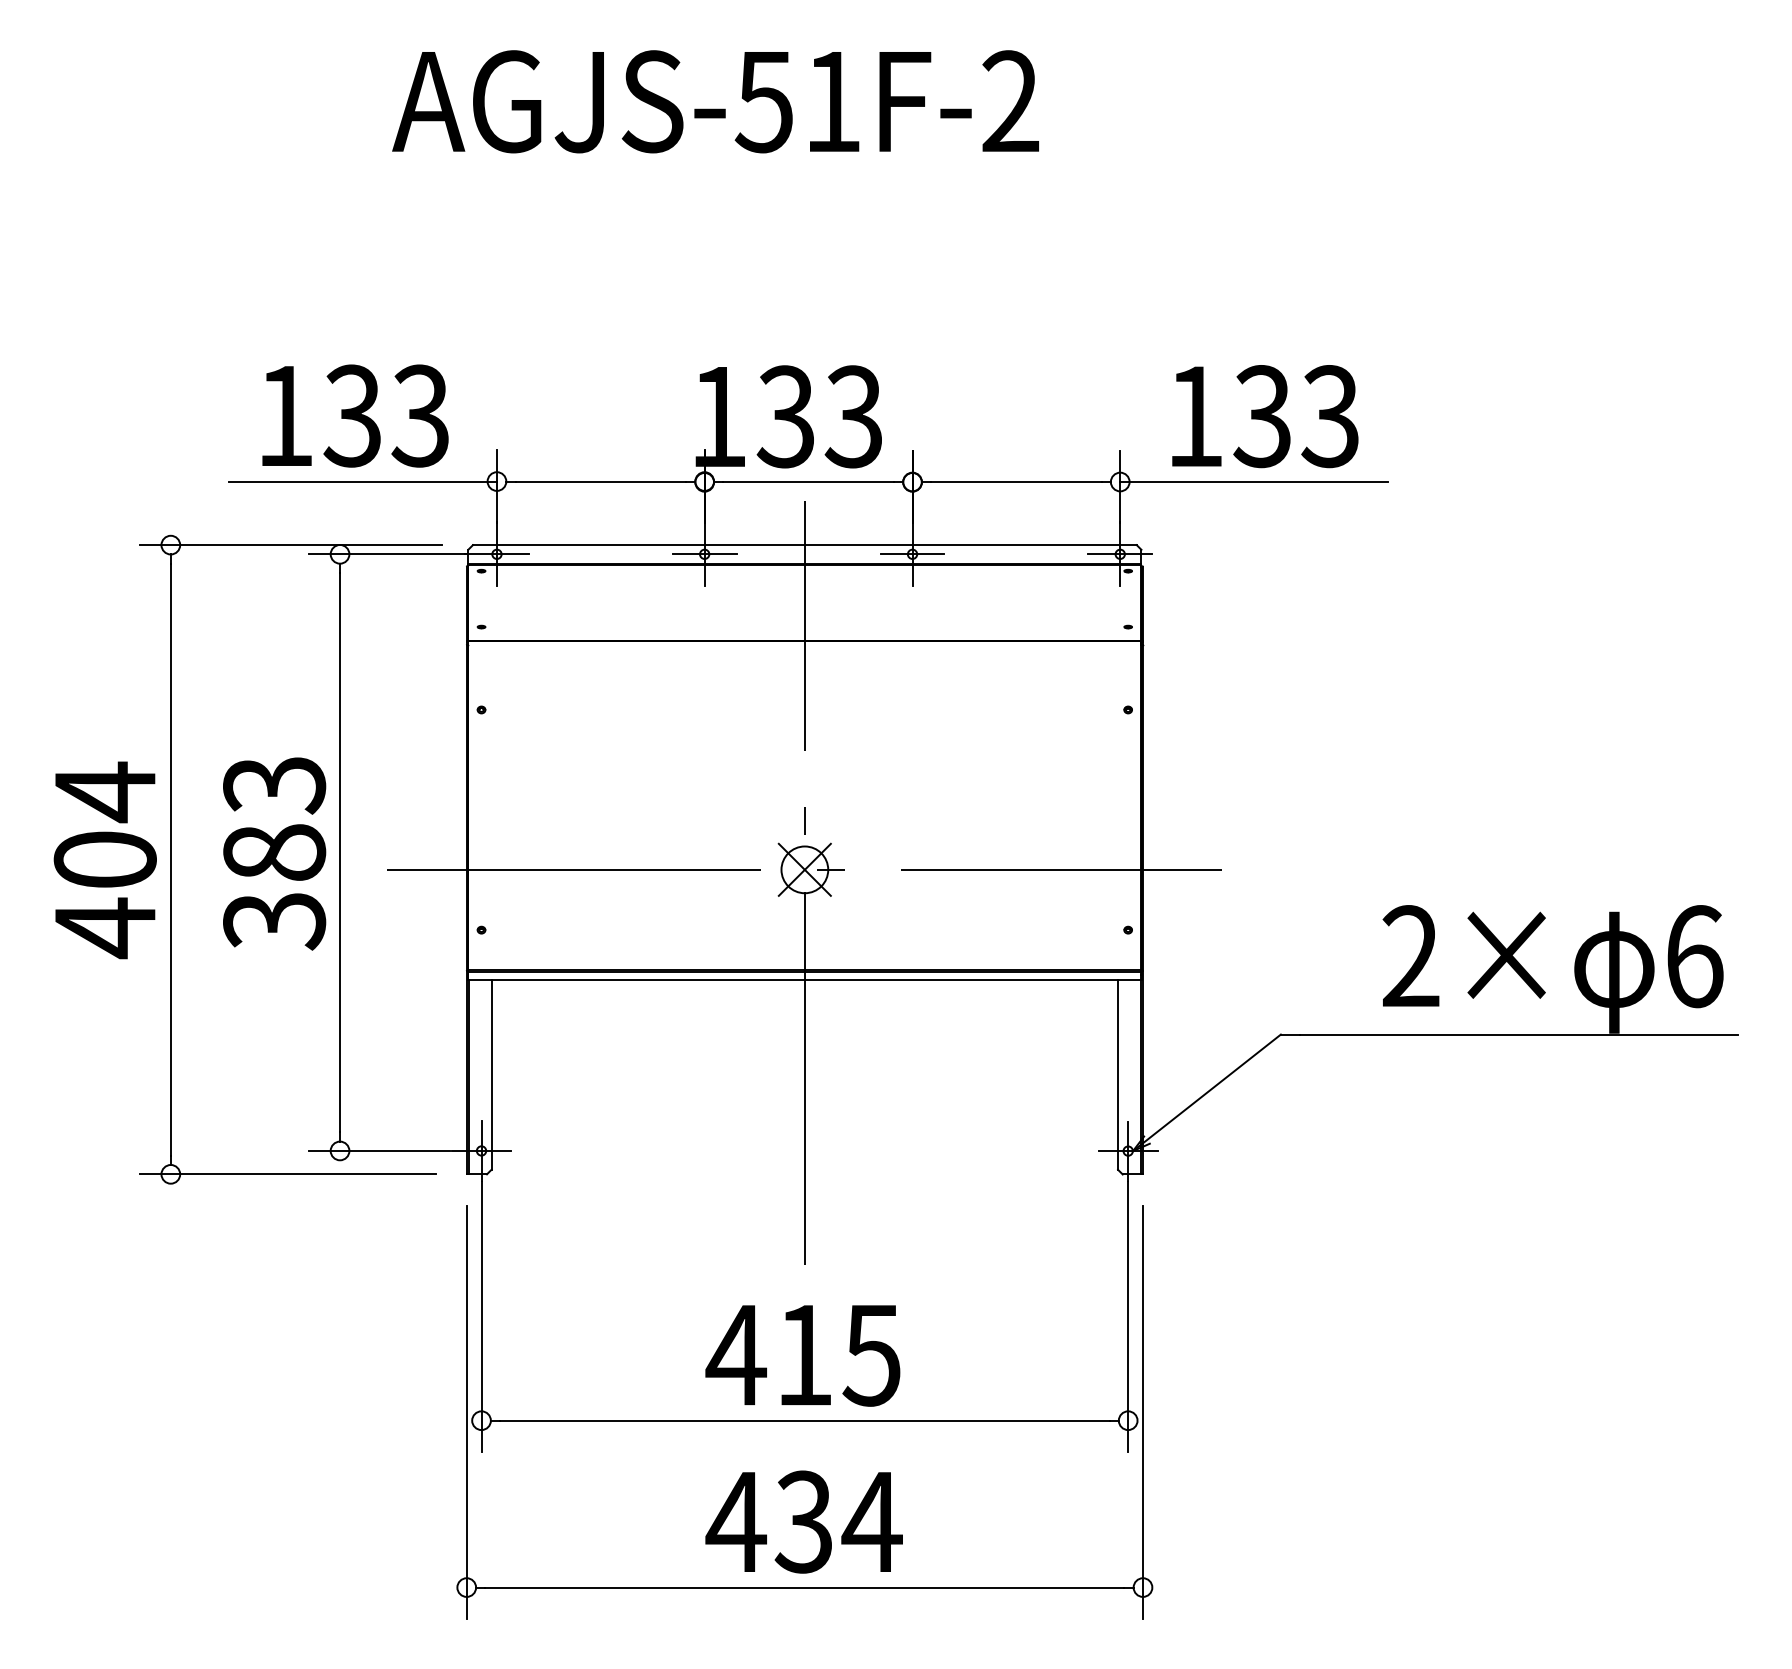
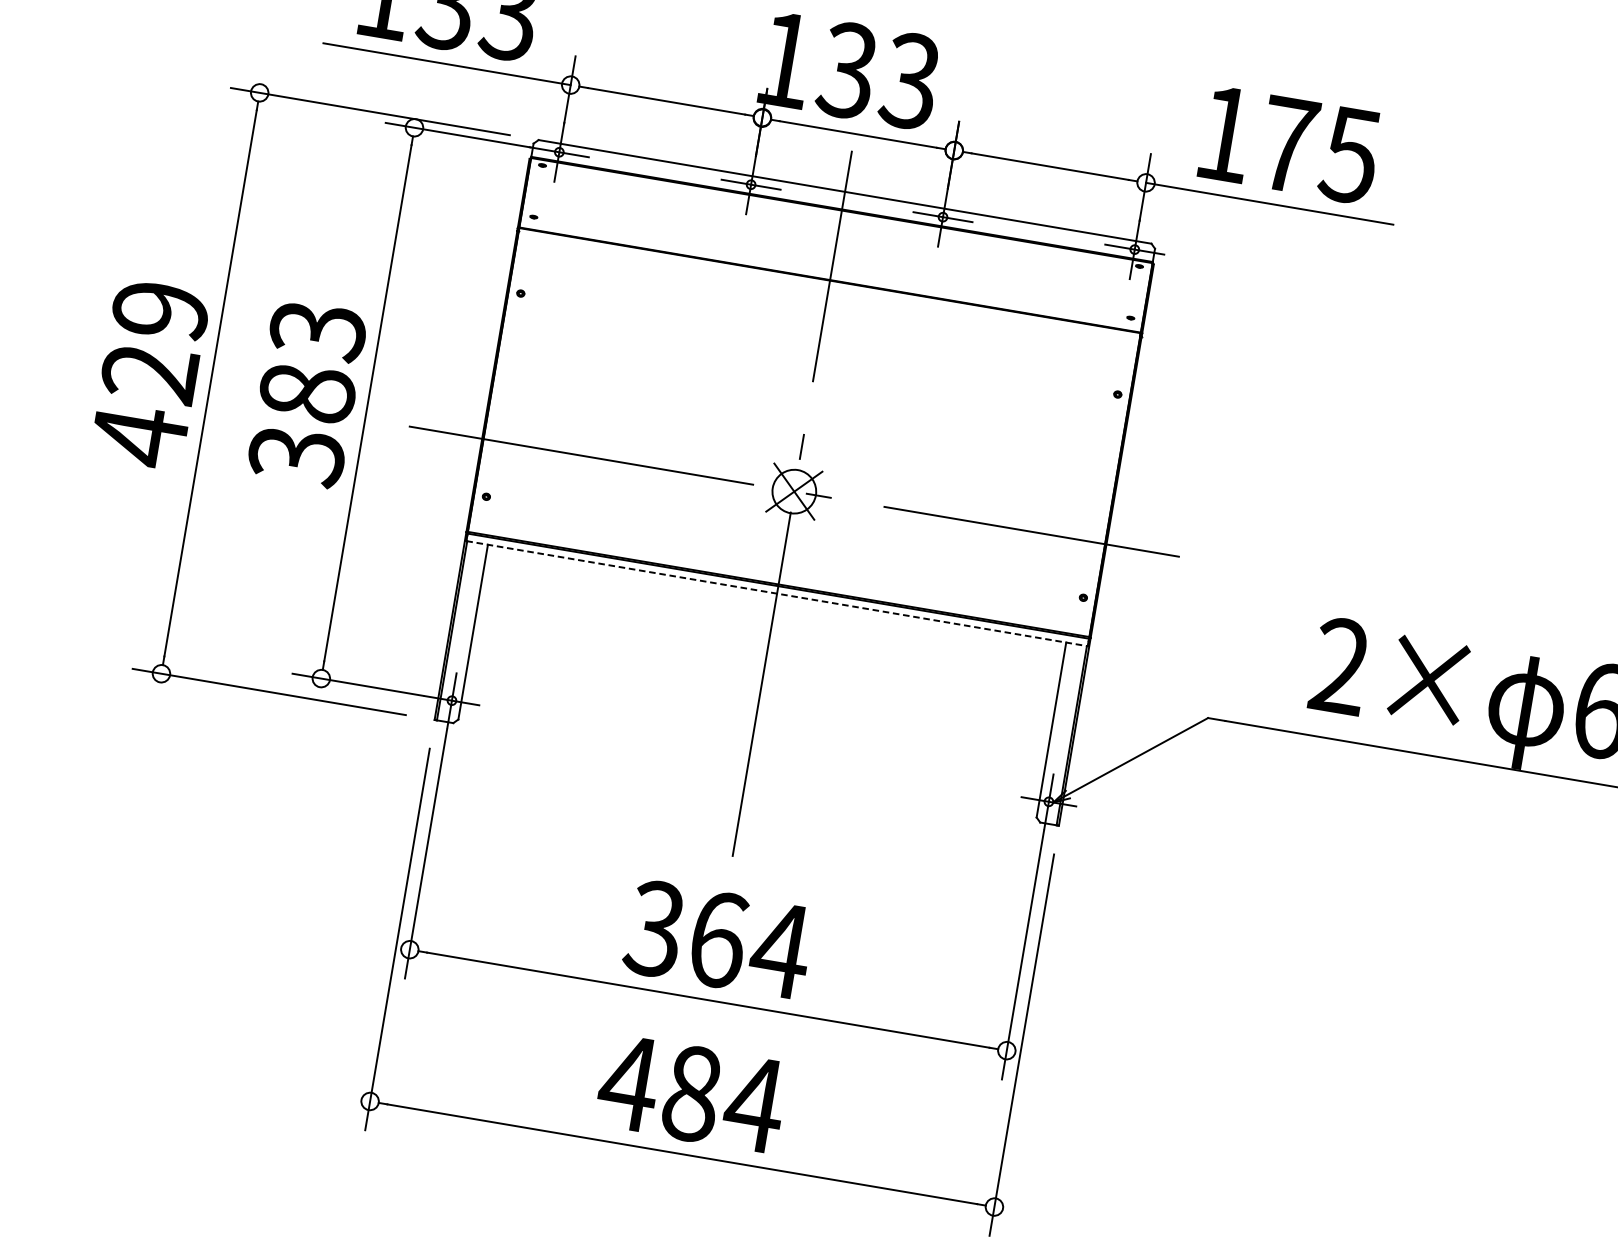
text: (1295, 416) -> (1318, 149), 133 -> 175
text: (104, 824) -> (154, 340), 404 -> 429
line: (804, 980) -> (776, 593), solid -> dashed
text: (803, 1354) -> (717, 938), 415 -> 364
text: (803, 1521) -> (691, 1093), 434 -> 484

